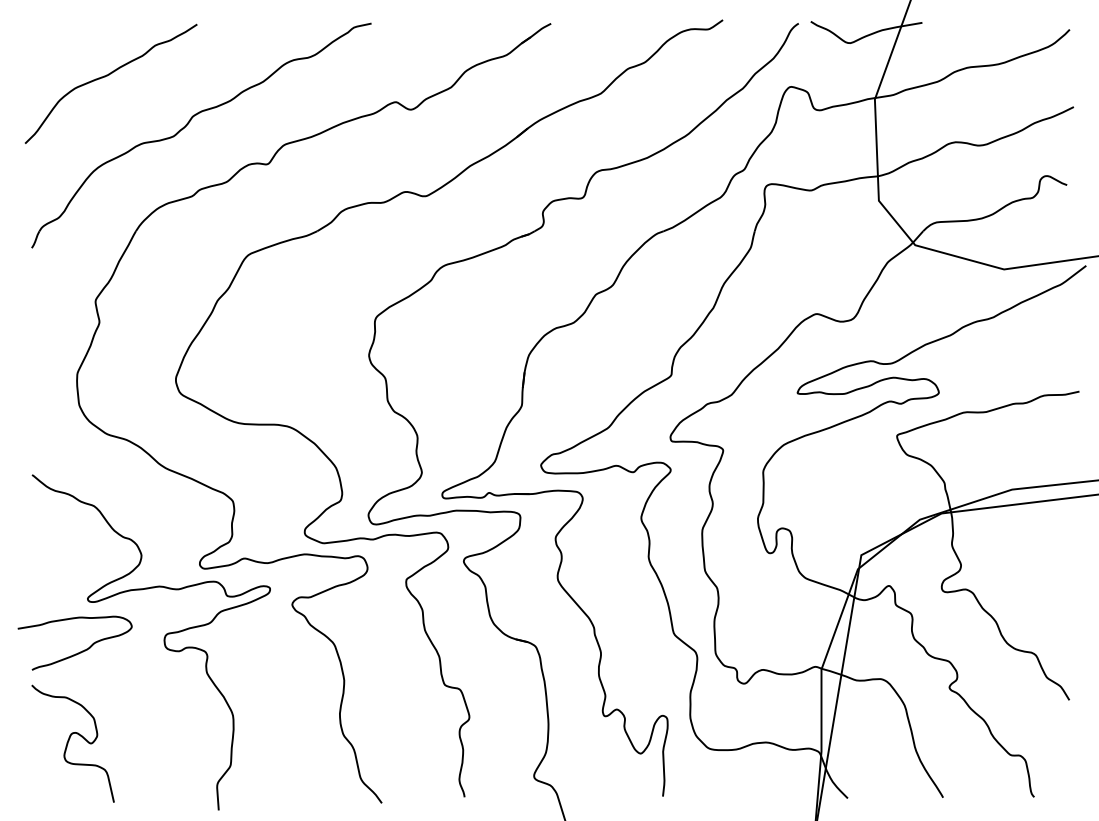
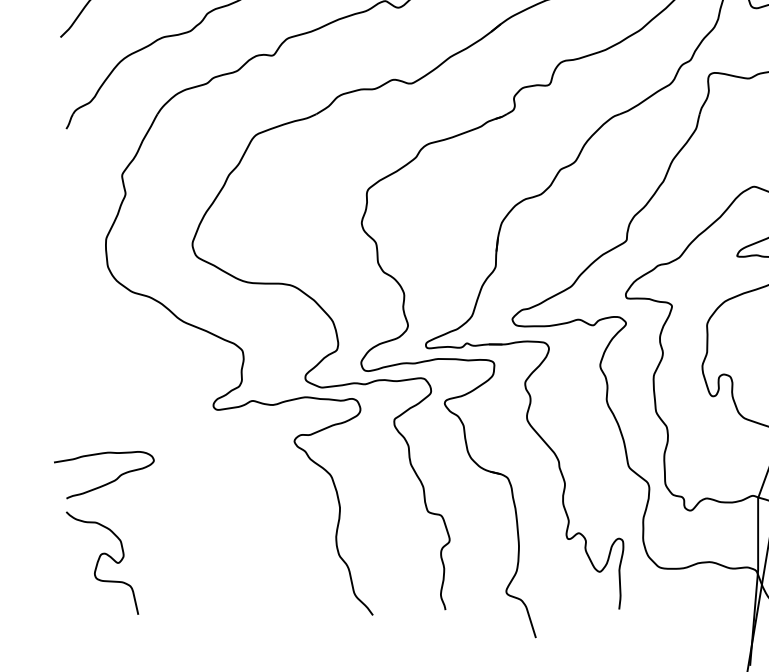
curve: (163, 642) -> (181, 474), removed

